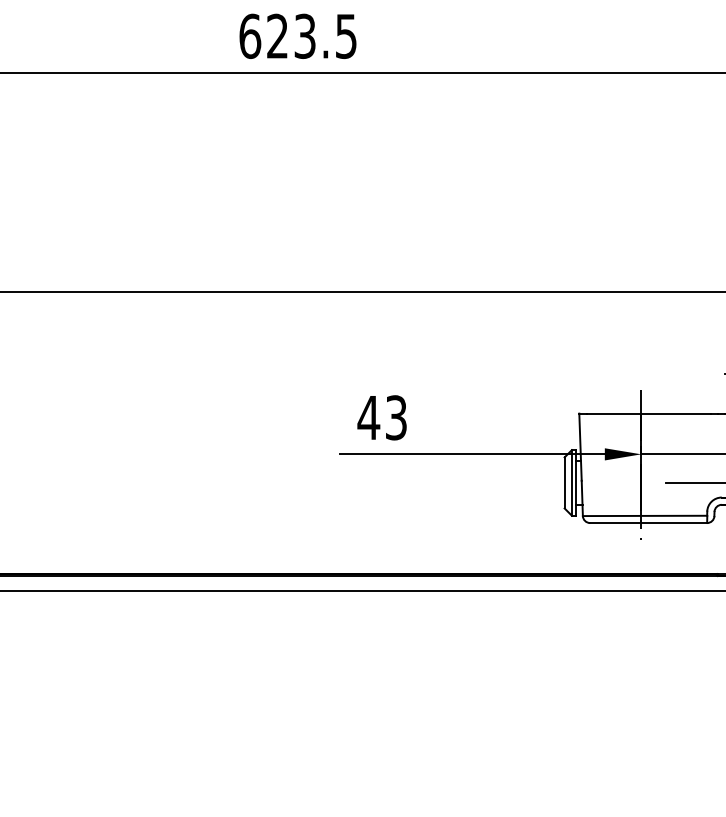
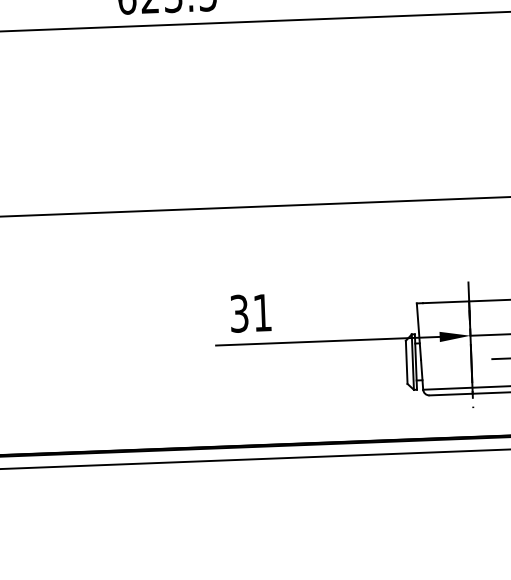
text: (381, 417) -> (250, 313), 43 -> 31

